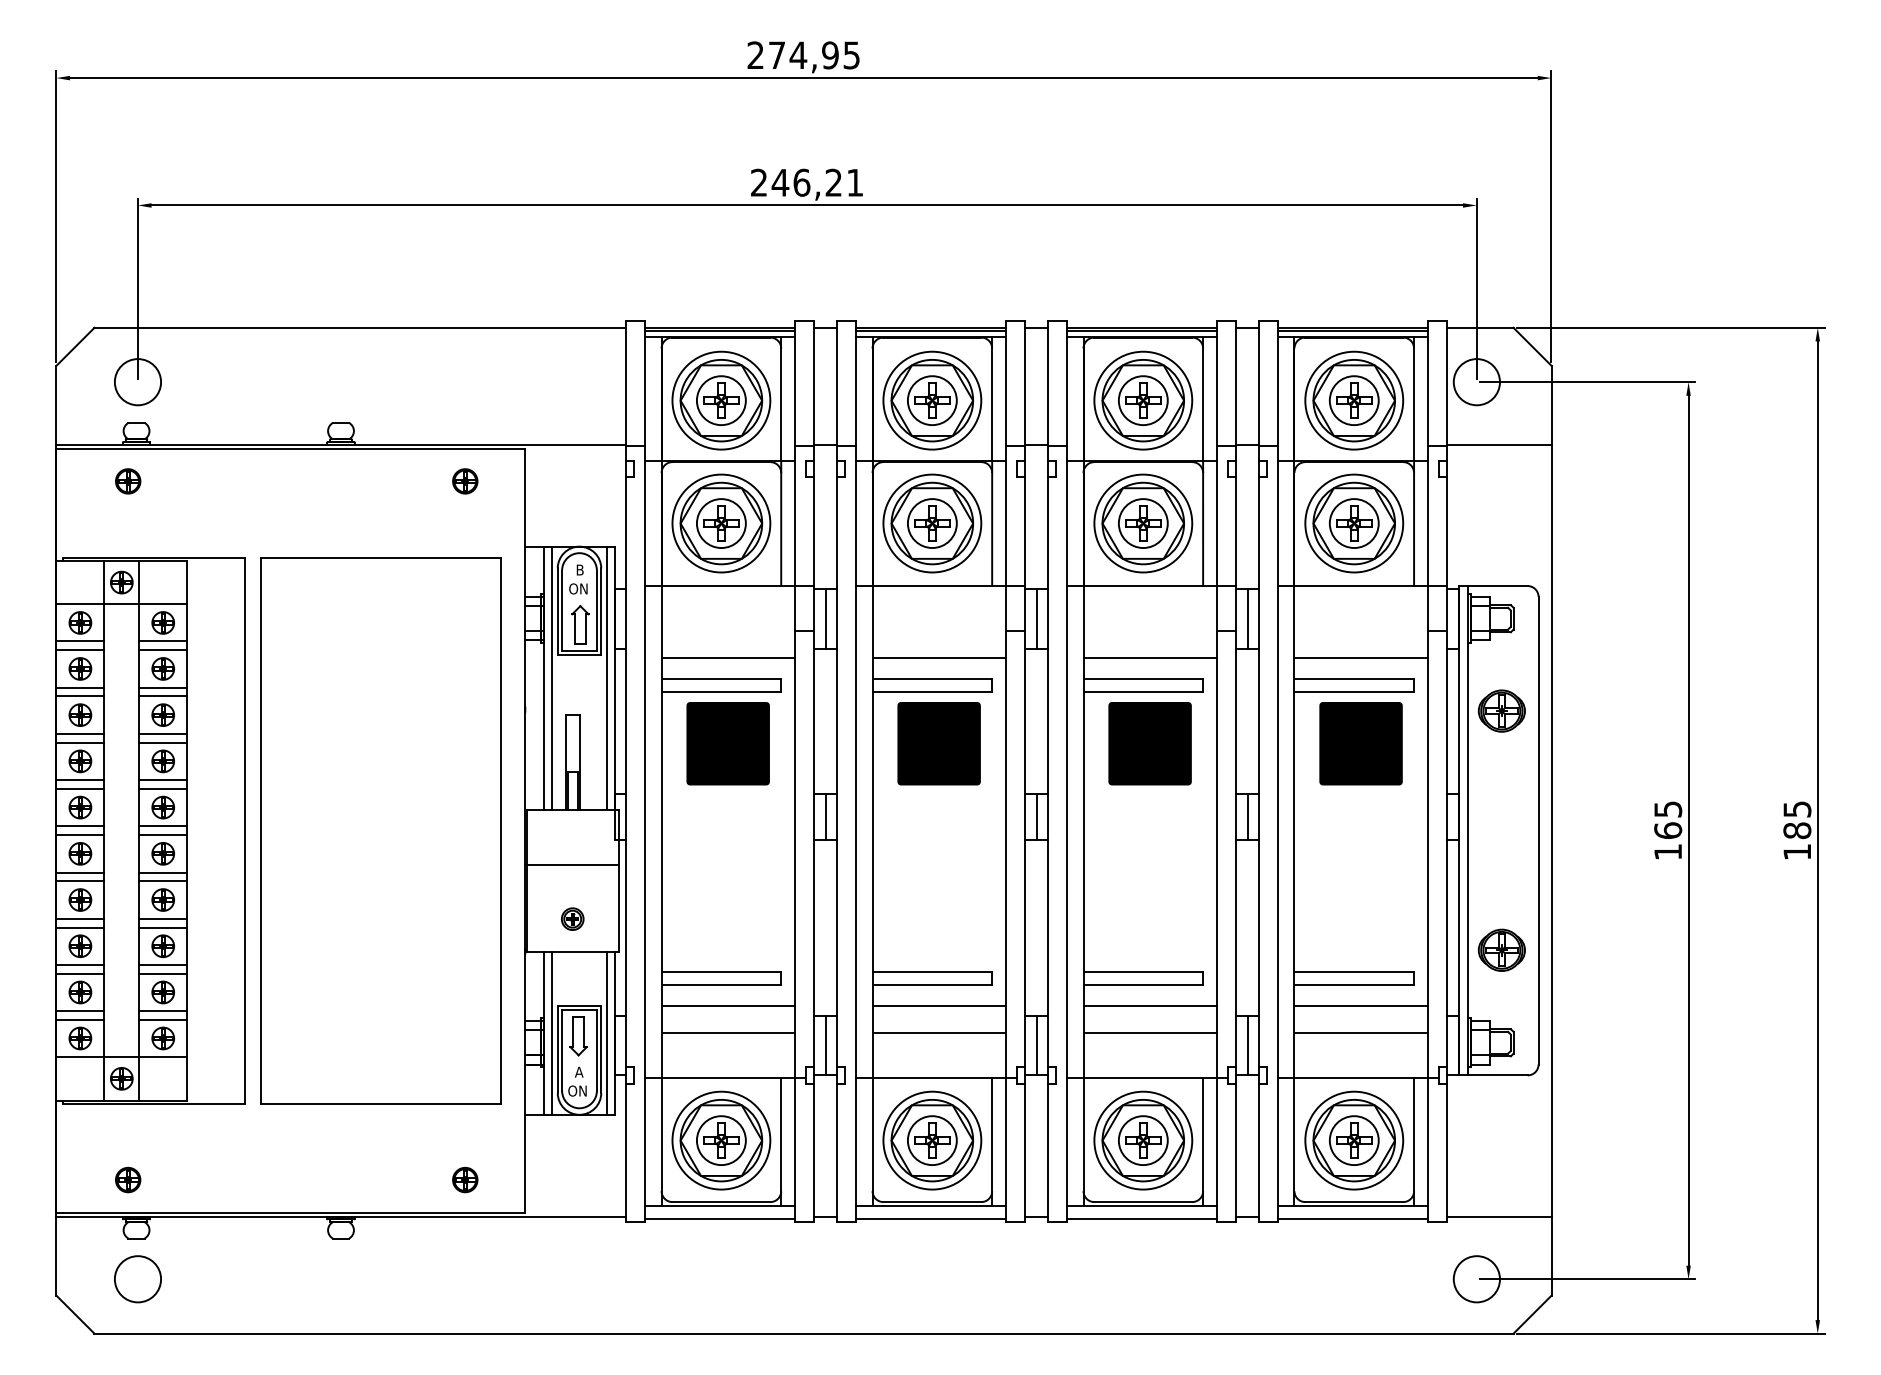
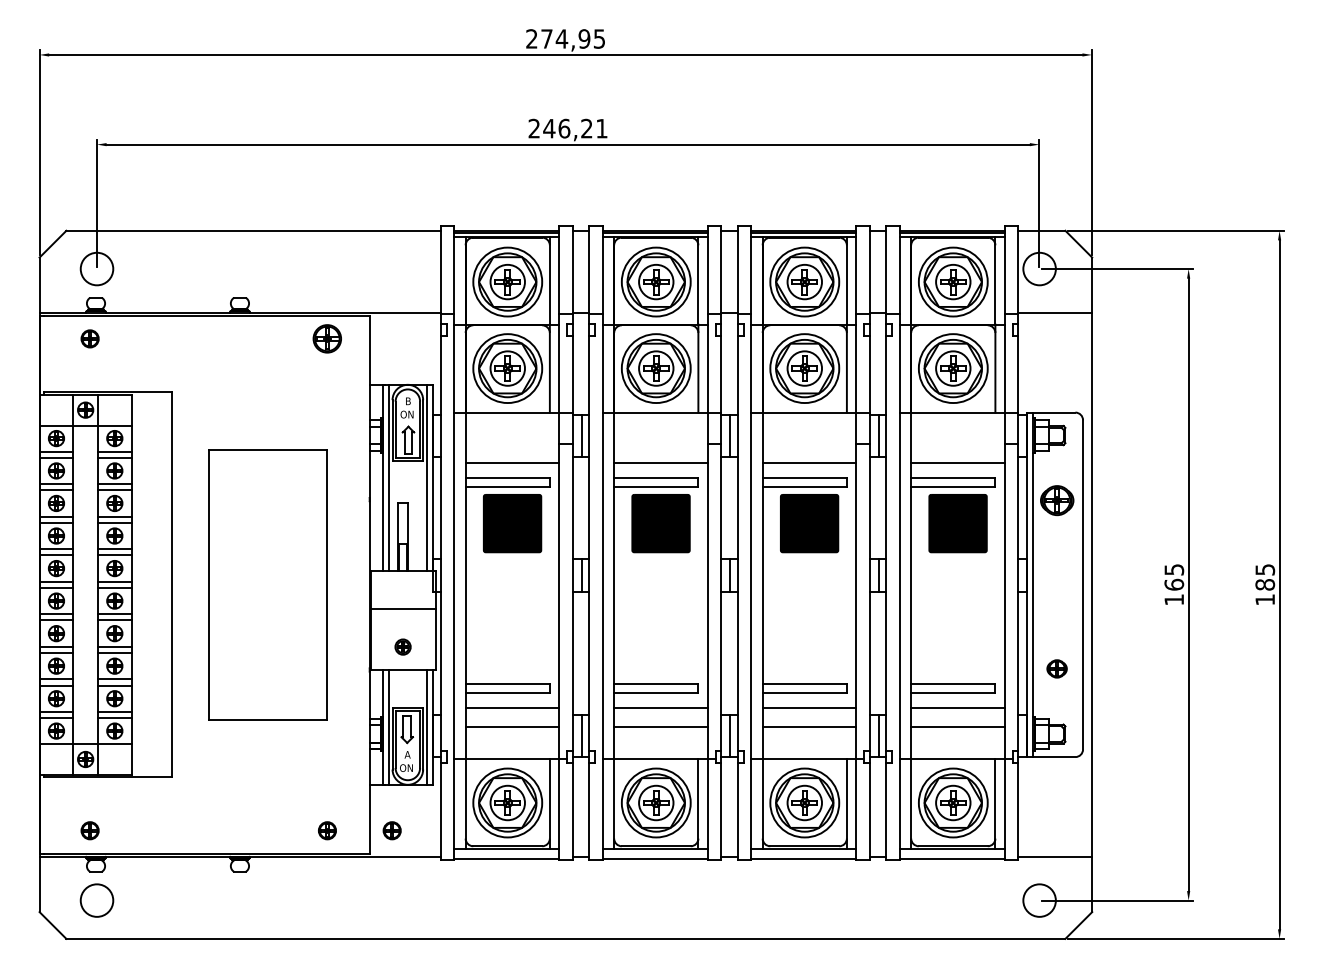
part: (465, 481) -> (327, 338), size x1.6
part: (380, 830) -> (267, 584), size x0.7
part: (1501, 949) -> (1056, 668), size x0.6
part: (557, 1179) -> (392, 830), added

